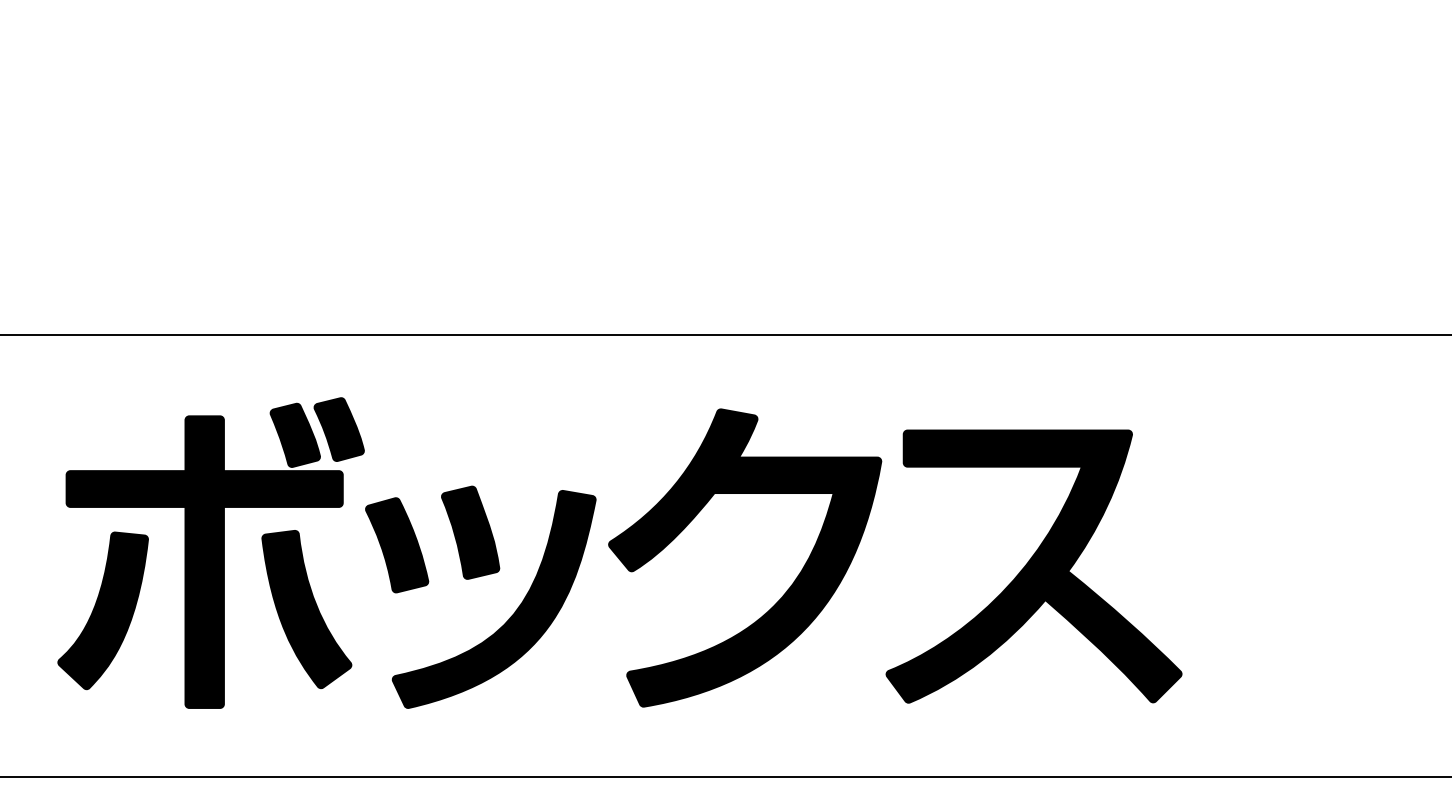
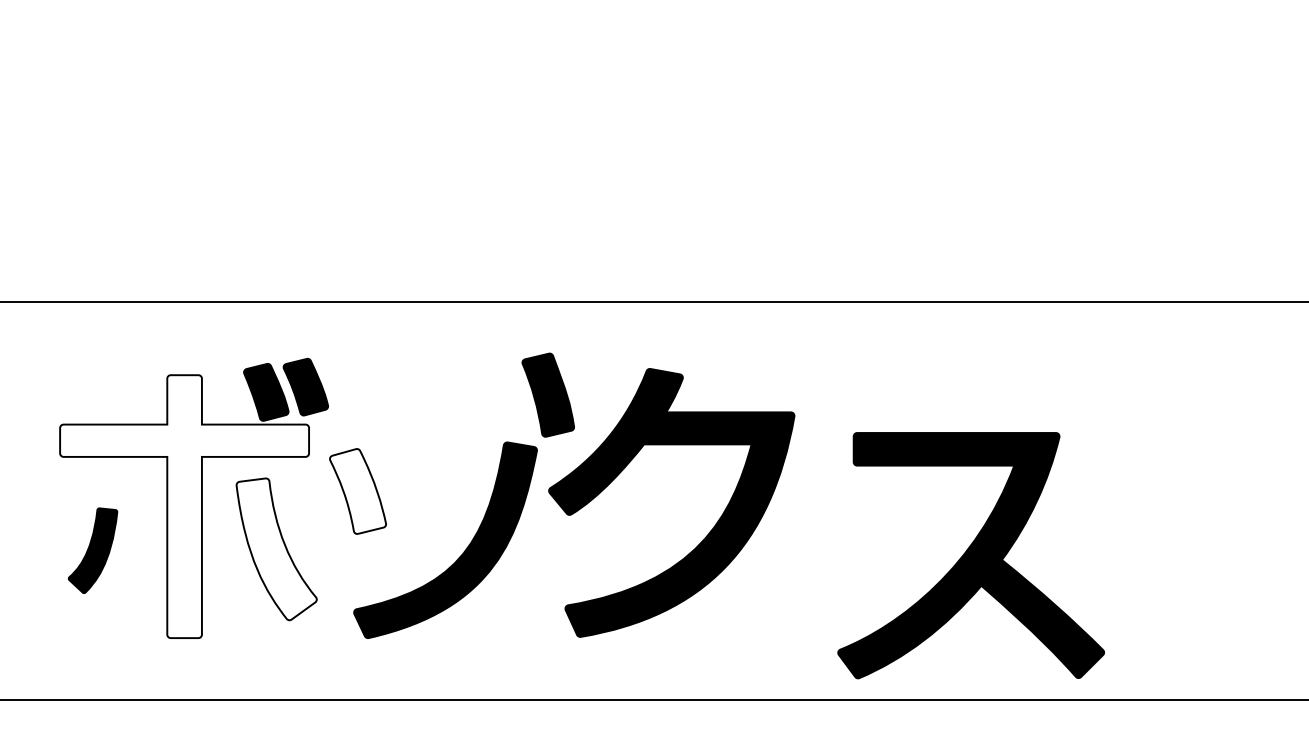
part: (469, 532) -> (547, 394), moved
fill: (397, 545) -> (358, 491), removed
fill: (204, 561) -> (184, 506), removed
part: (1033, 566) -> (970, 555), moved
fill: (306, 609) -> (276, 549), removed
part: (102, 610) -> (92, 550), size x0.6

